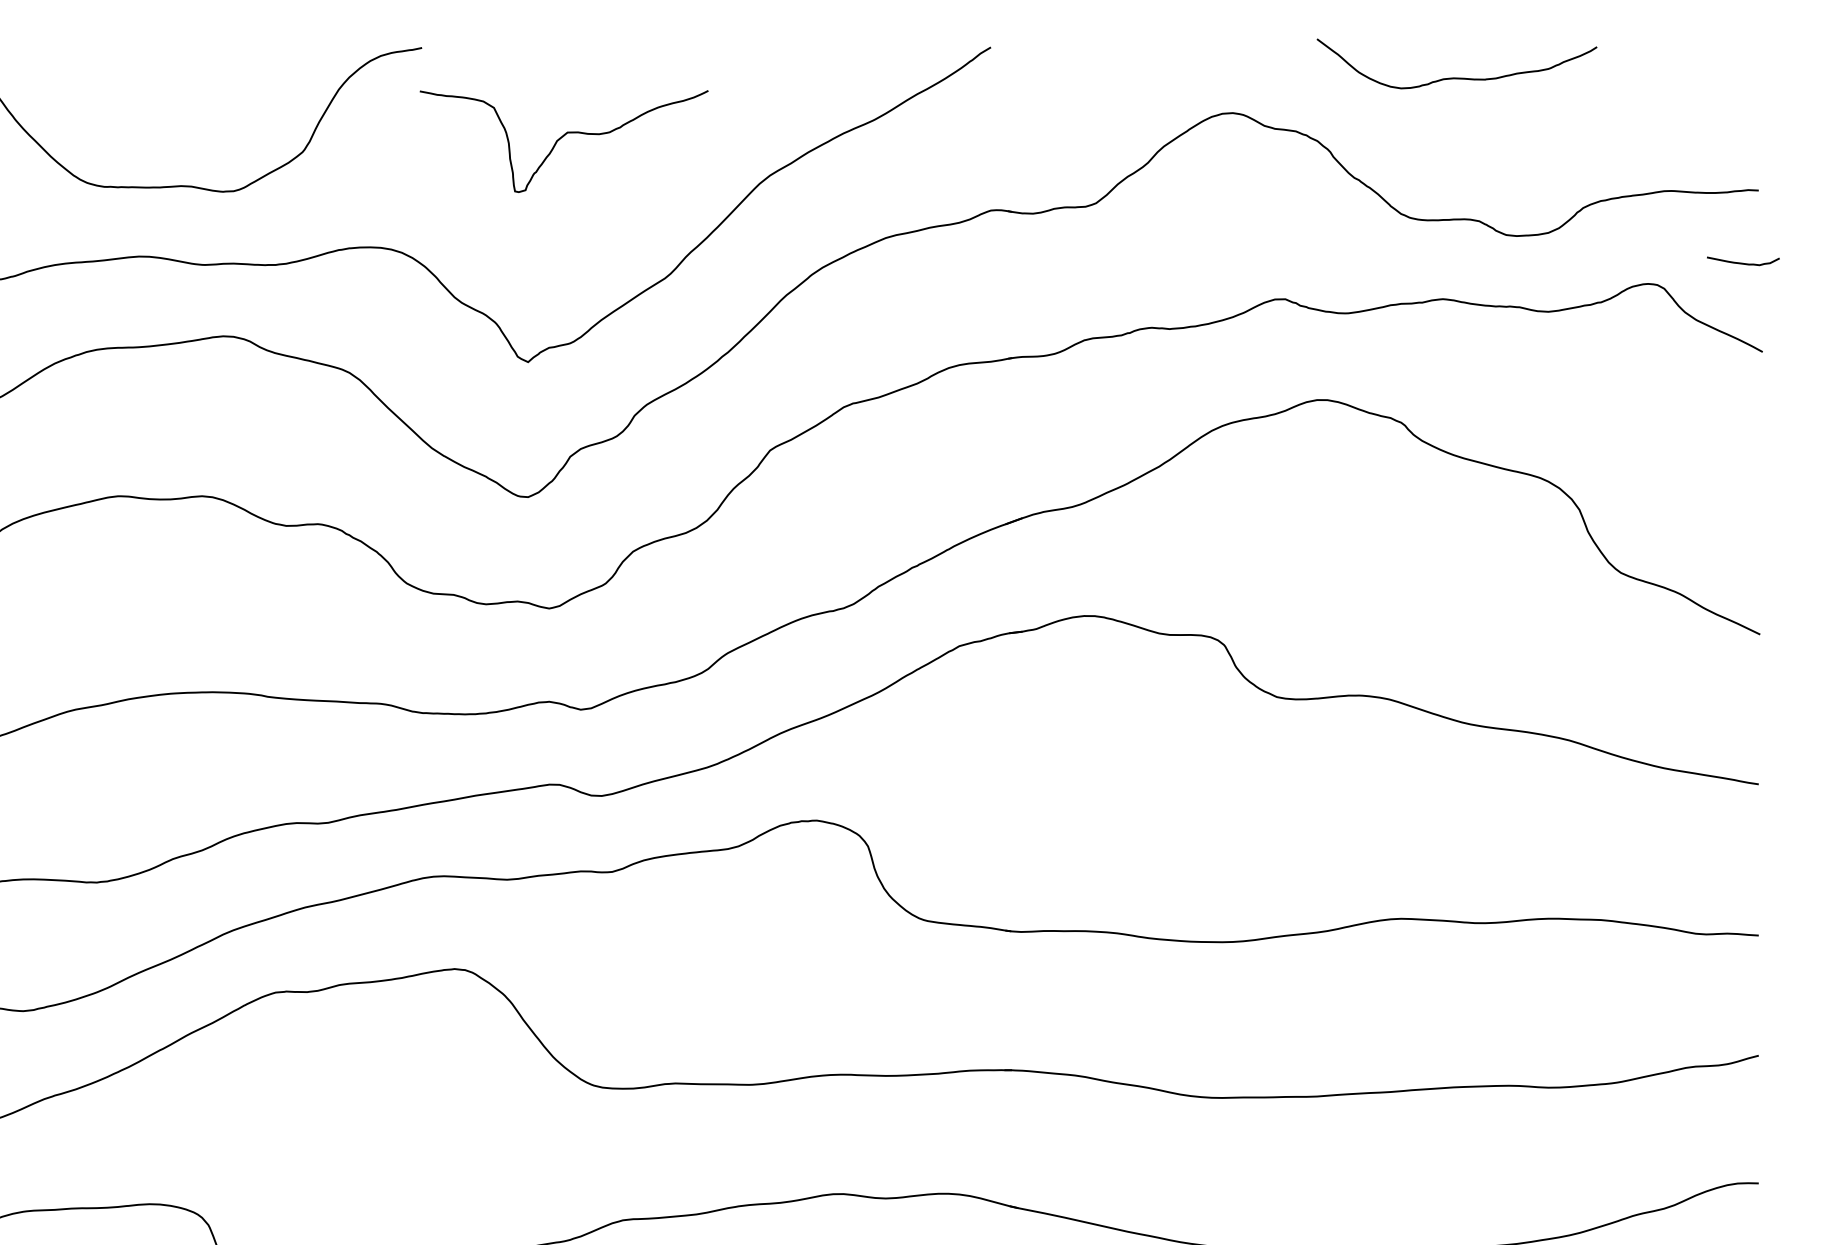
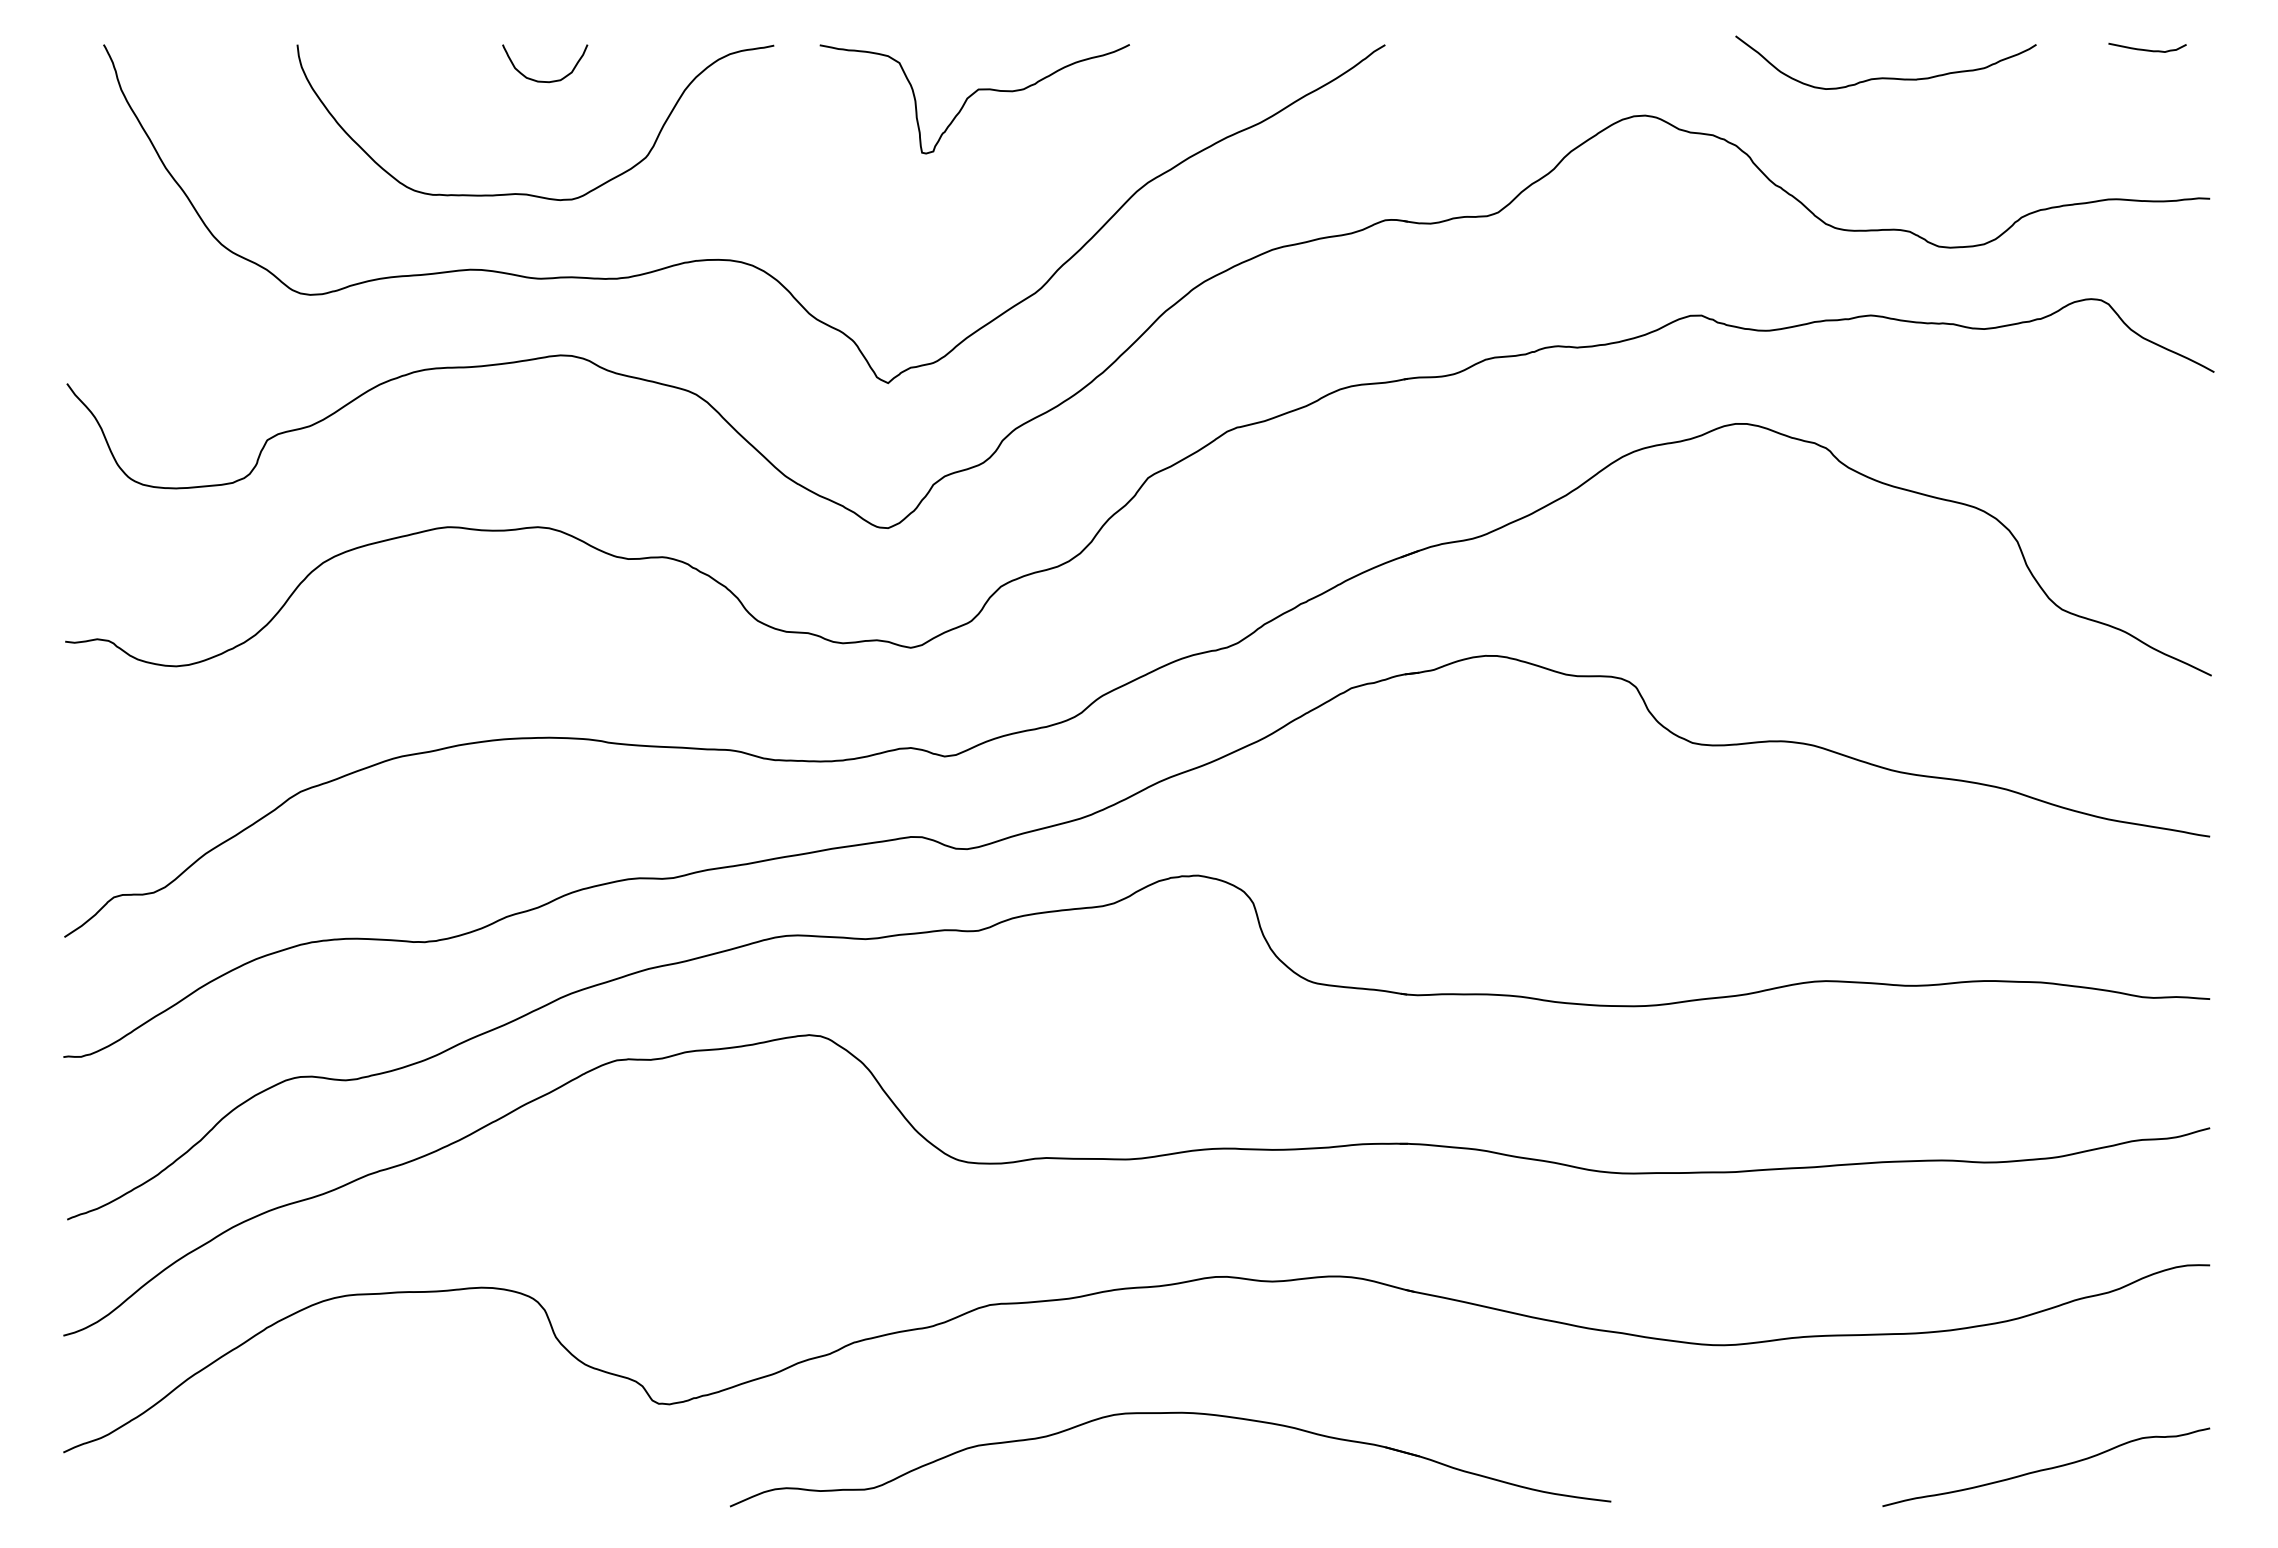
curve: (205, 80) -> (541, 80), added
curve: (561, 139) -> (971, 96), moved
curve: (1743, 262) -> (2147, 49), moved

